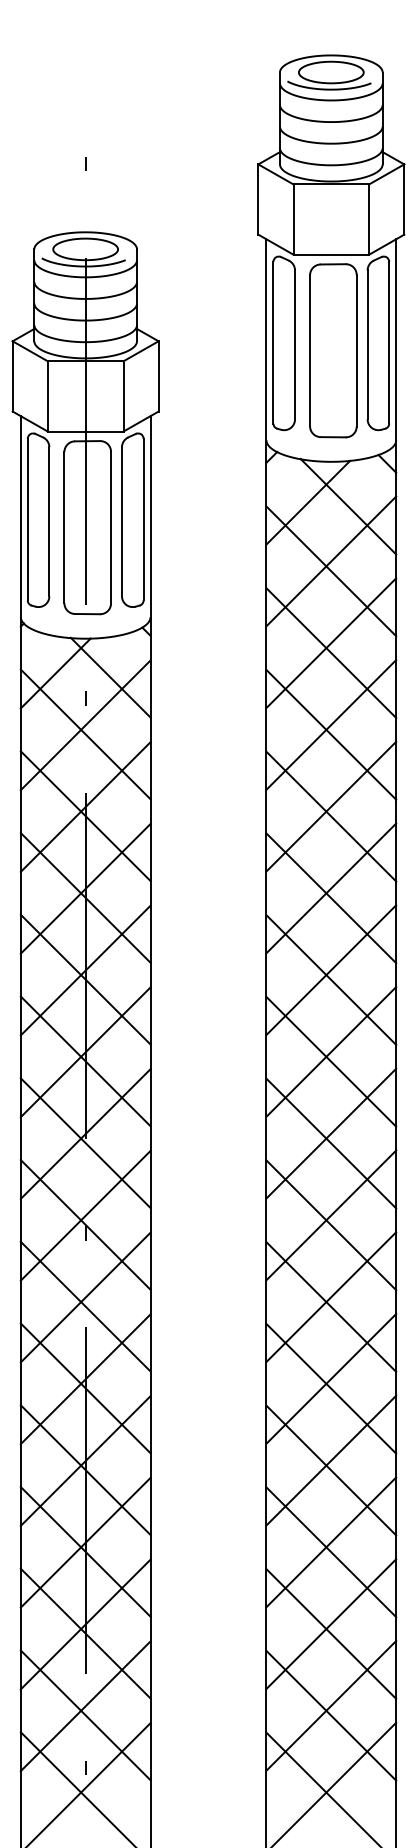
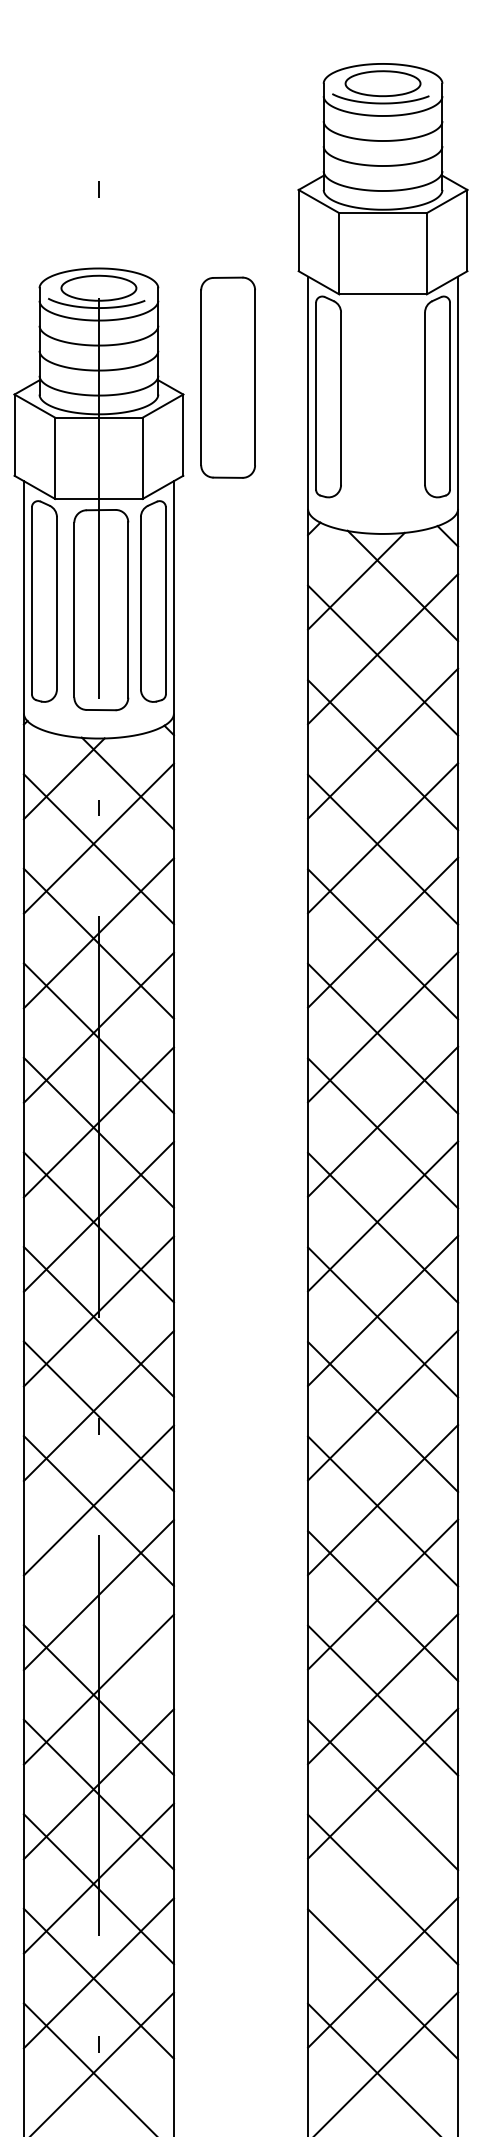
part: (333, 350) -> (228, 377), moved
line: (85, 1388) -> (98, 1605), removed
line: (331, 1623) -> (383, 1877), removed

